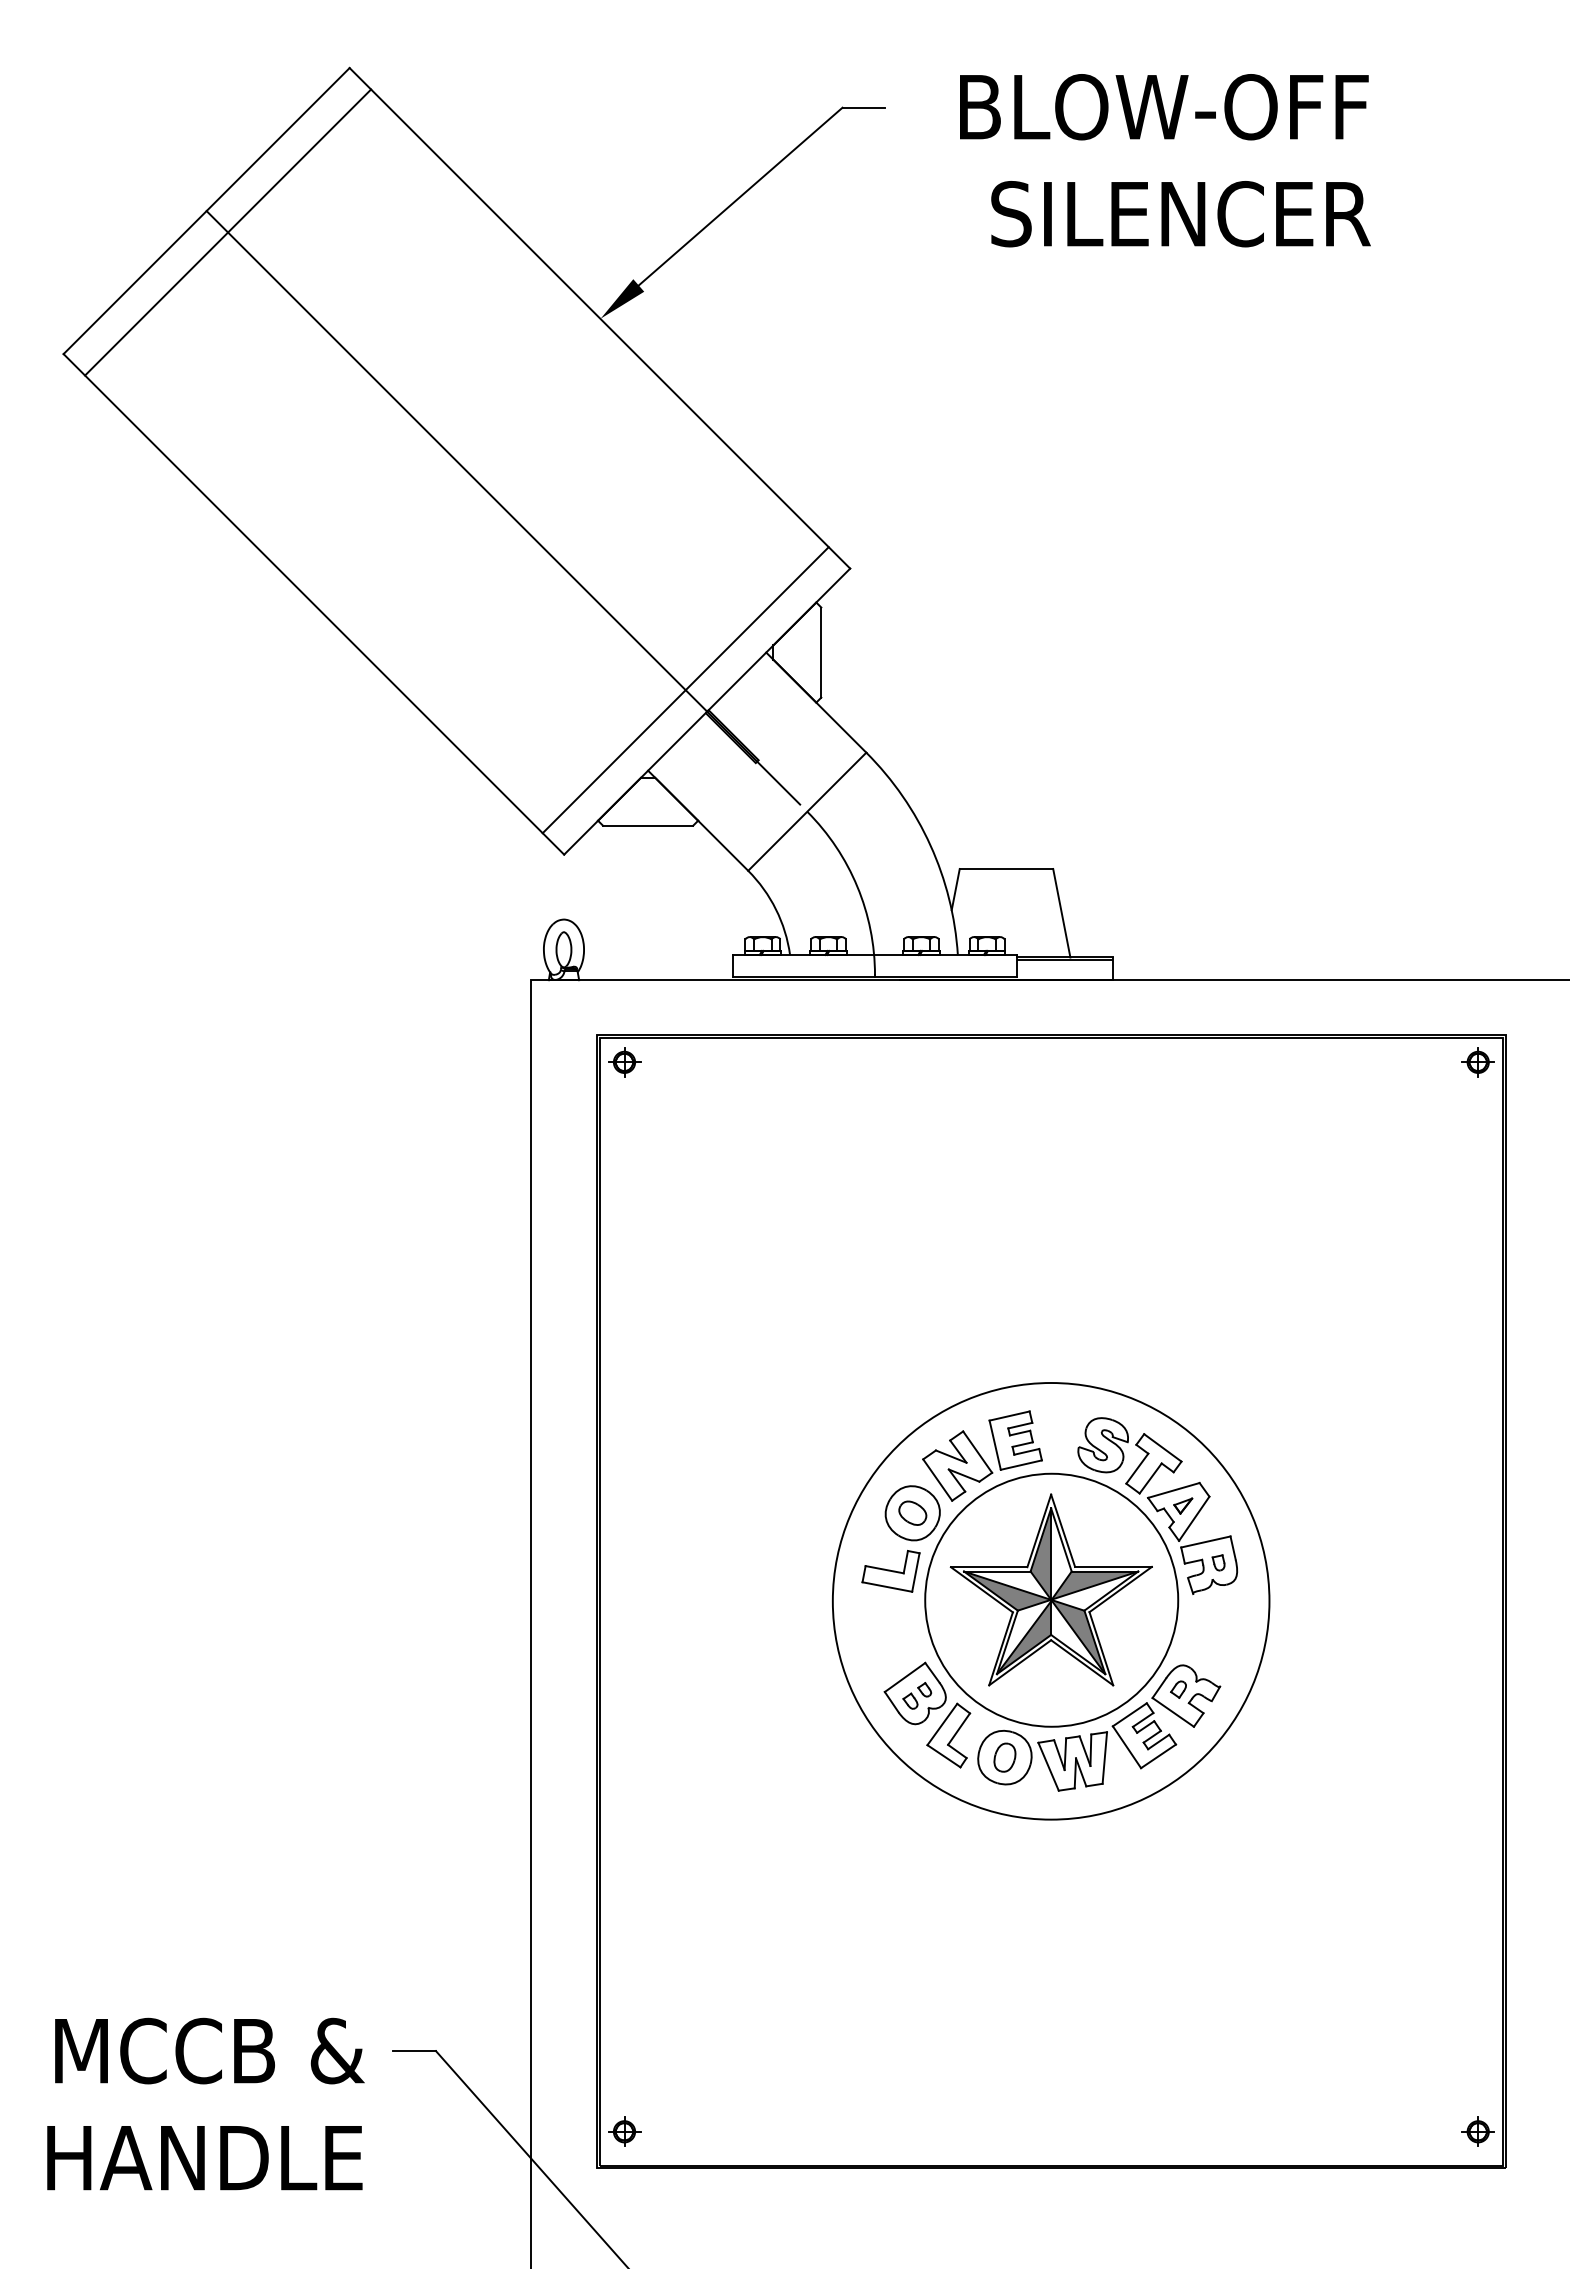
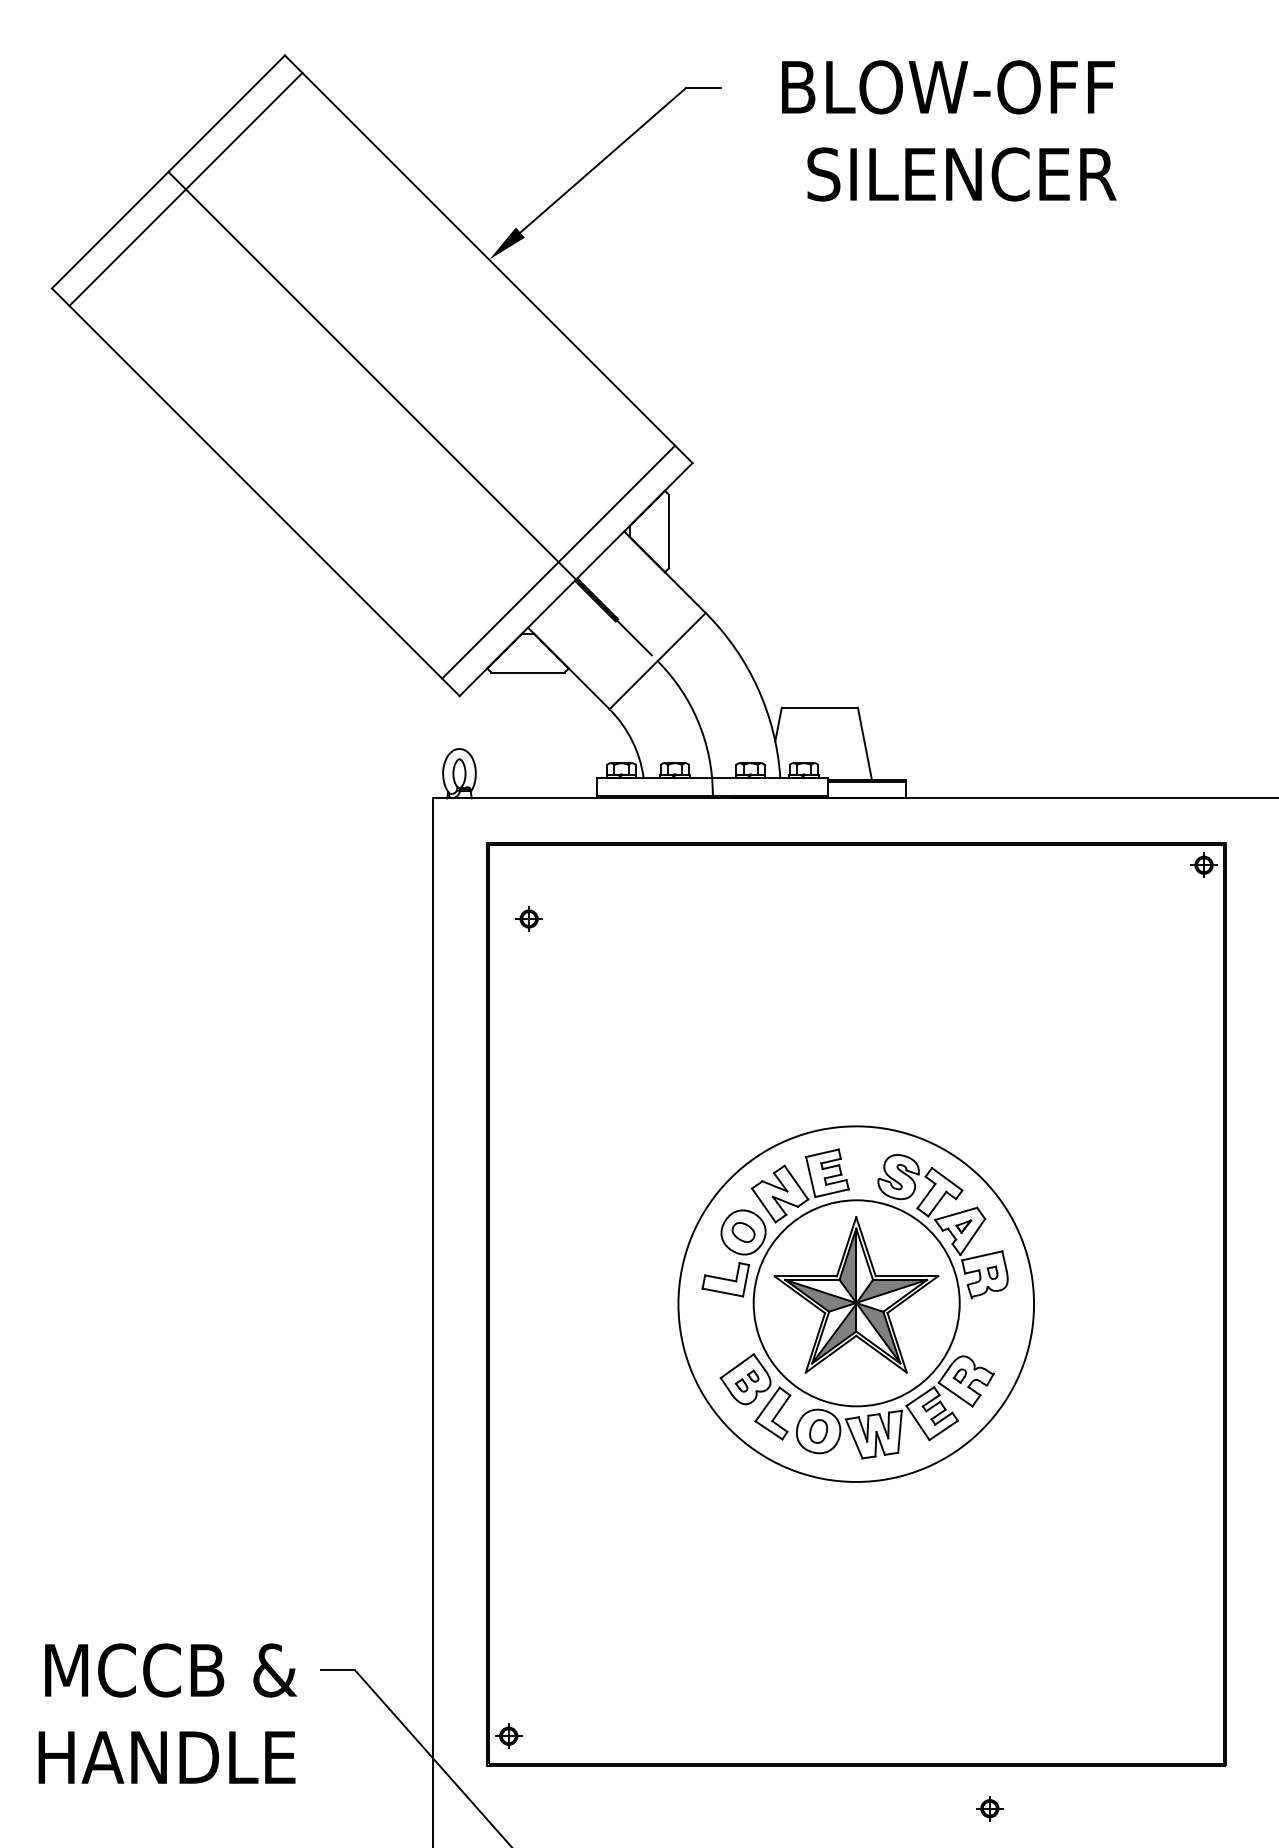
part: (624, 1062) -> (529, 919), moved
part: (1477, 2131) -> (989, 1808), moved

